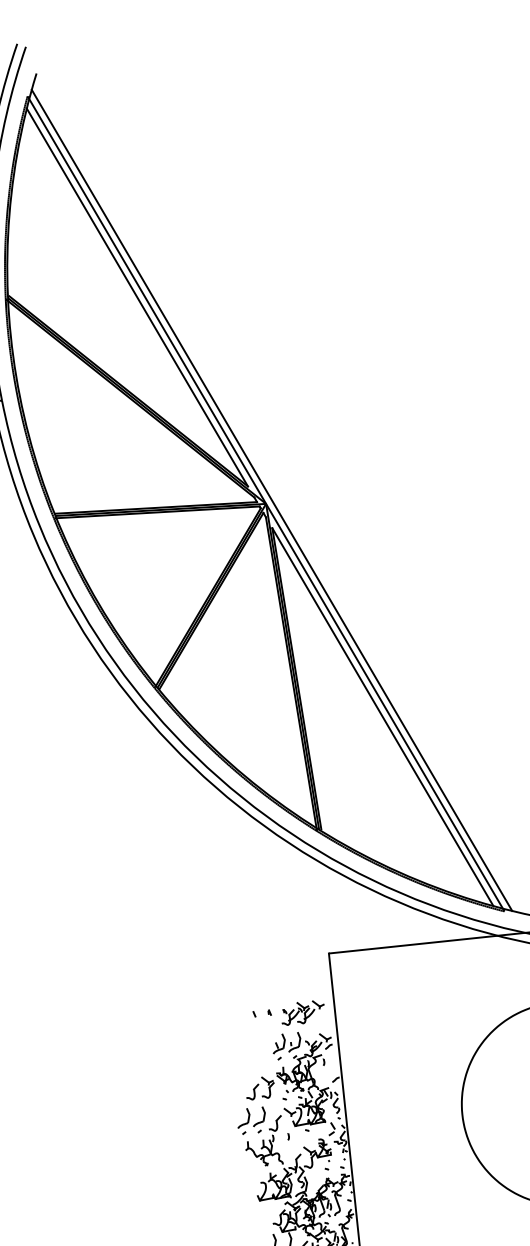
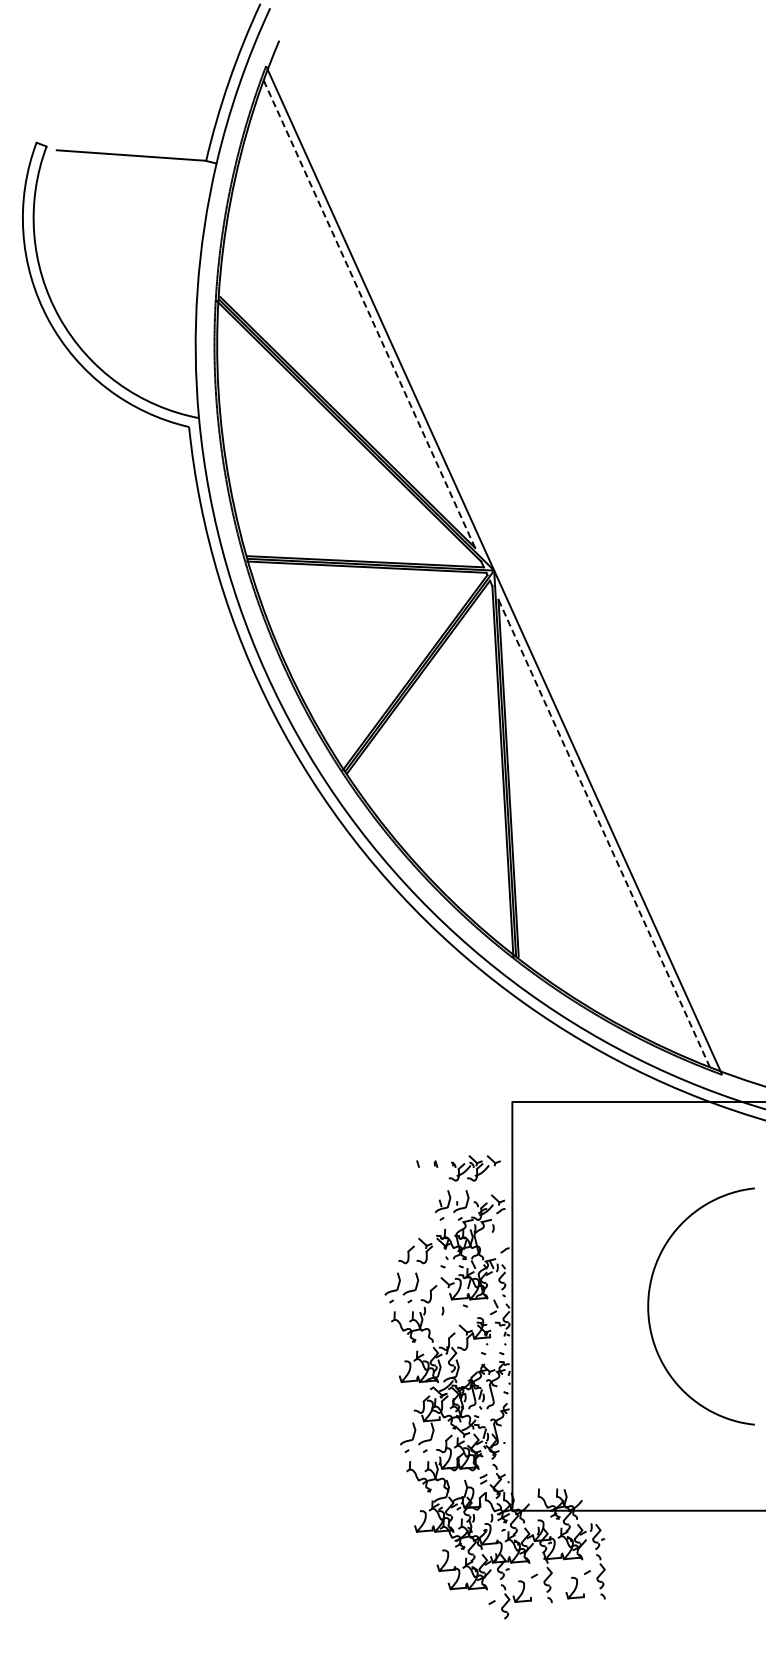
line: (137, 297) -> (369, 314), solid -> dashed
line: (272, 500) -> (501, 567), removed
line: (383, 717) -> (604, 833), solid -> dashed

